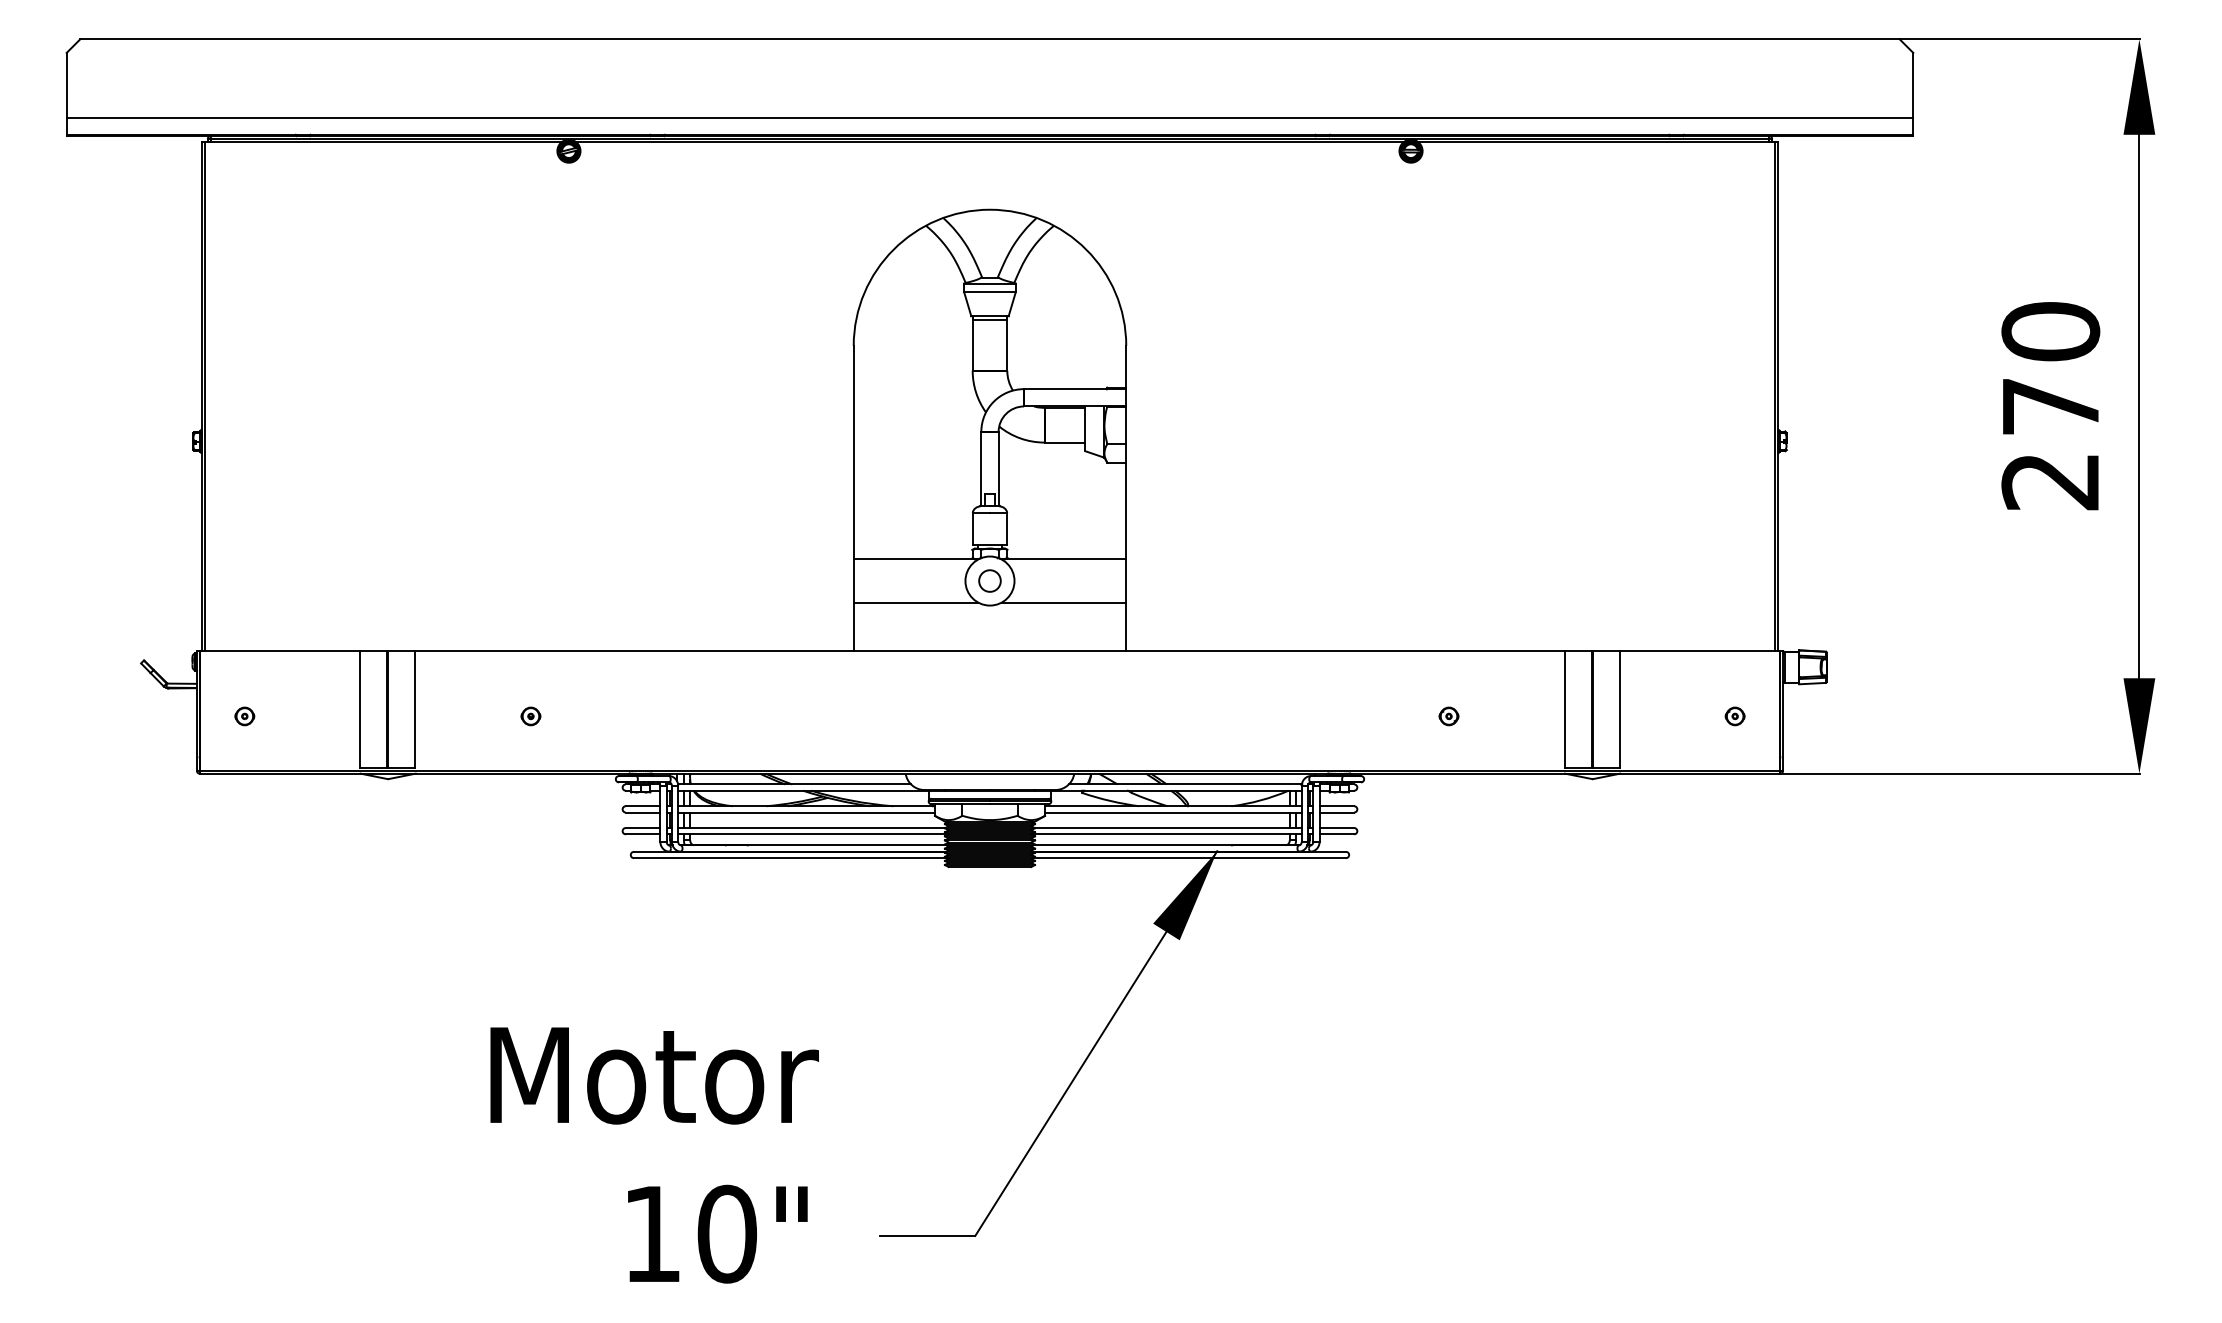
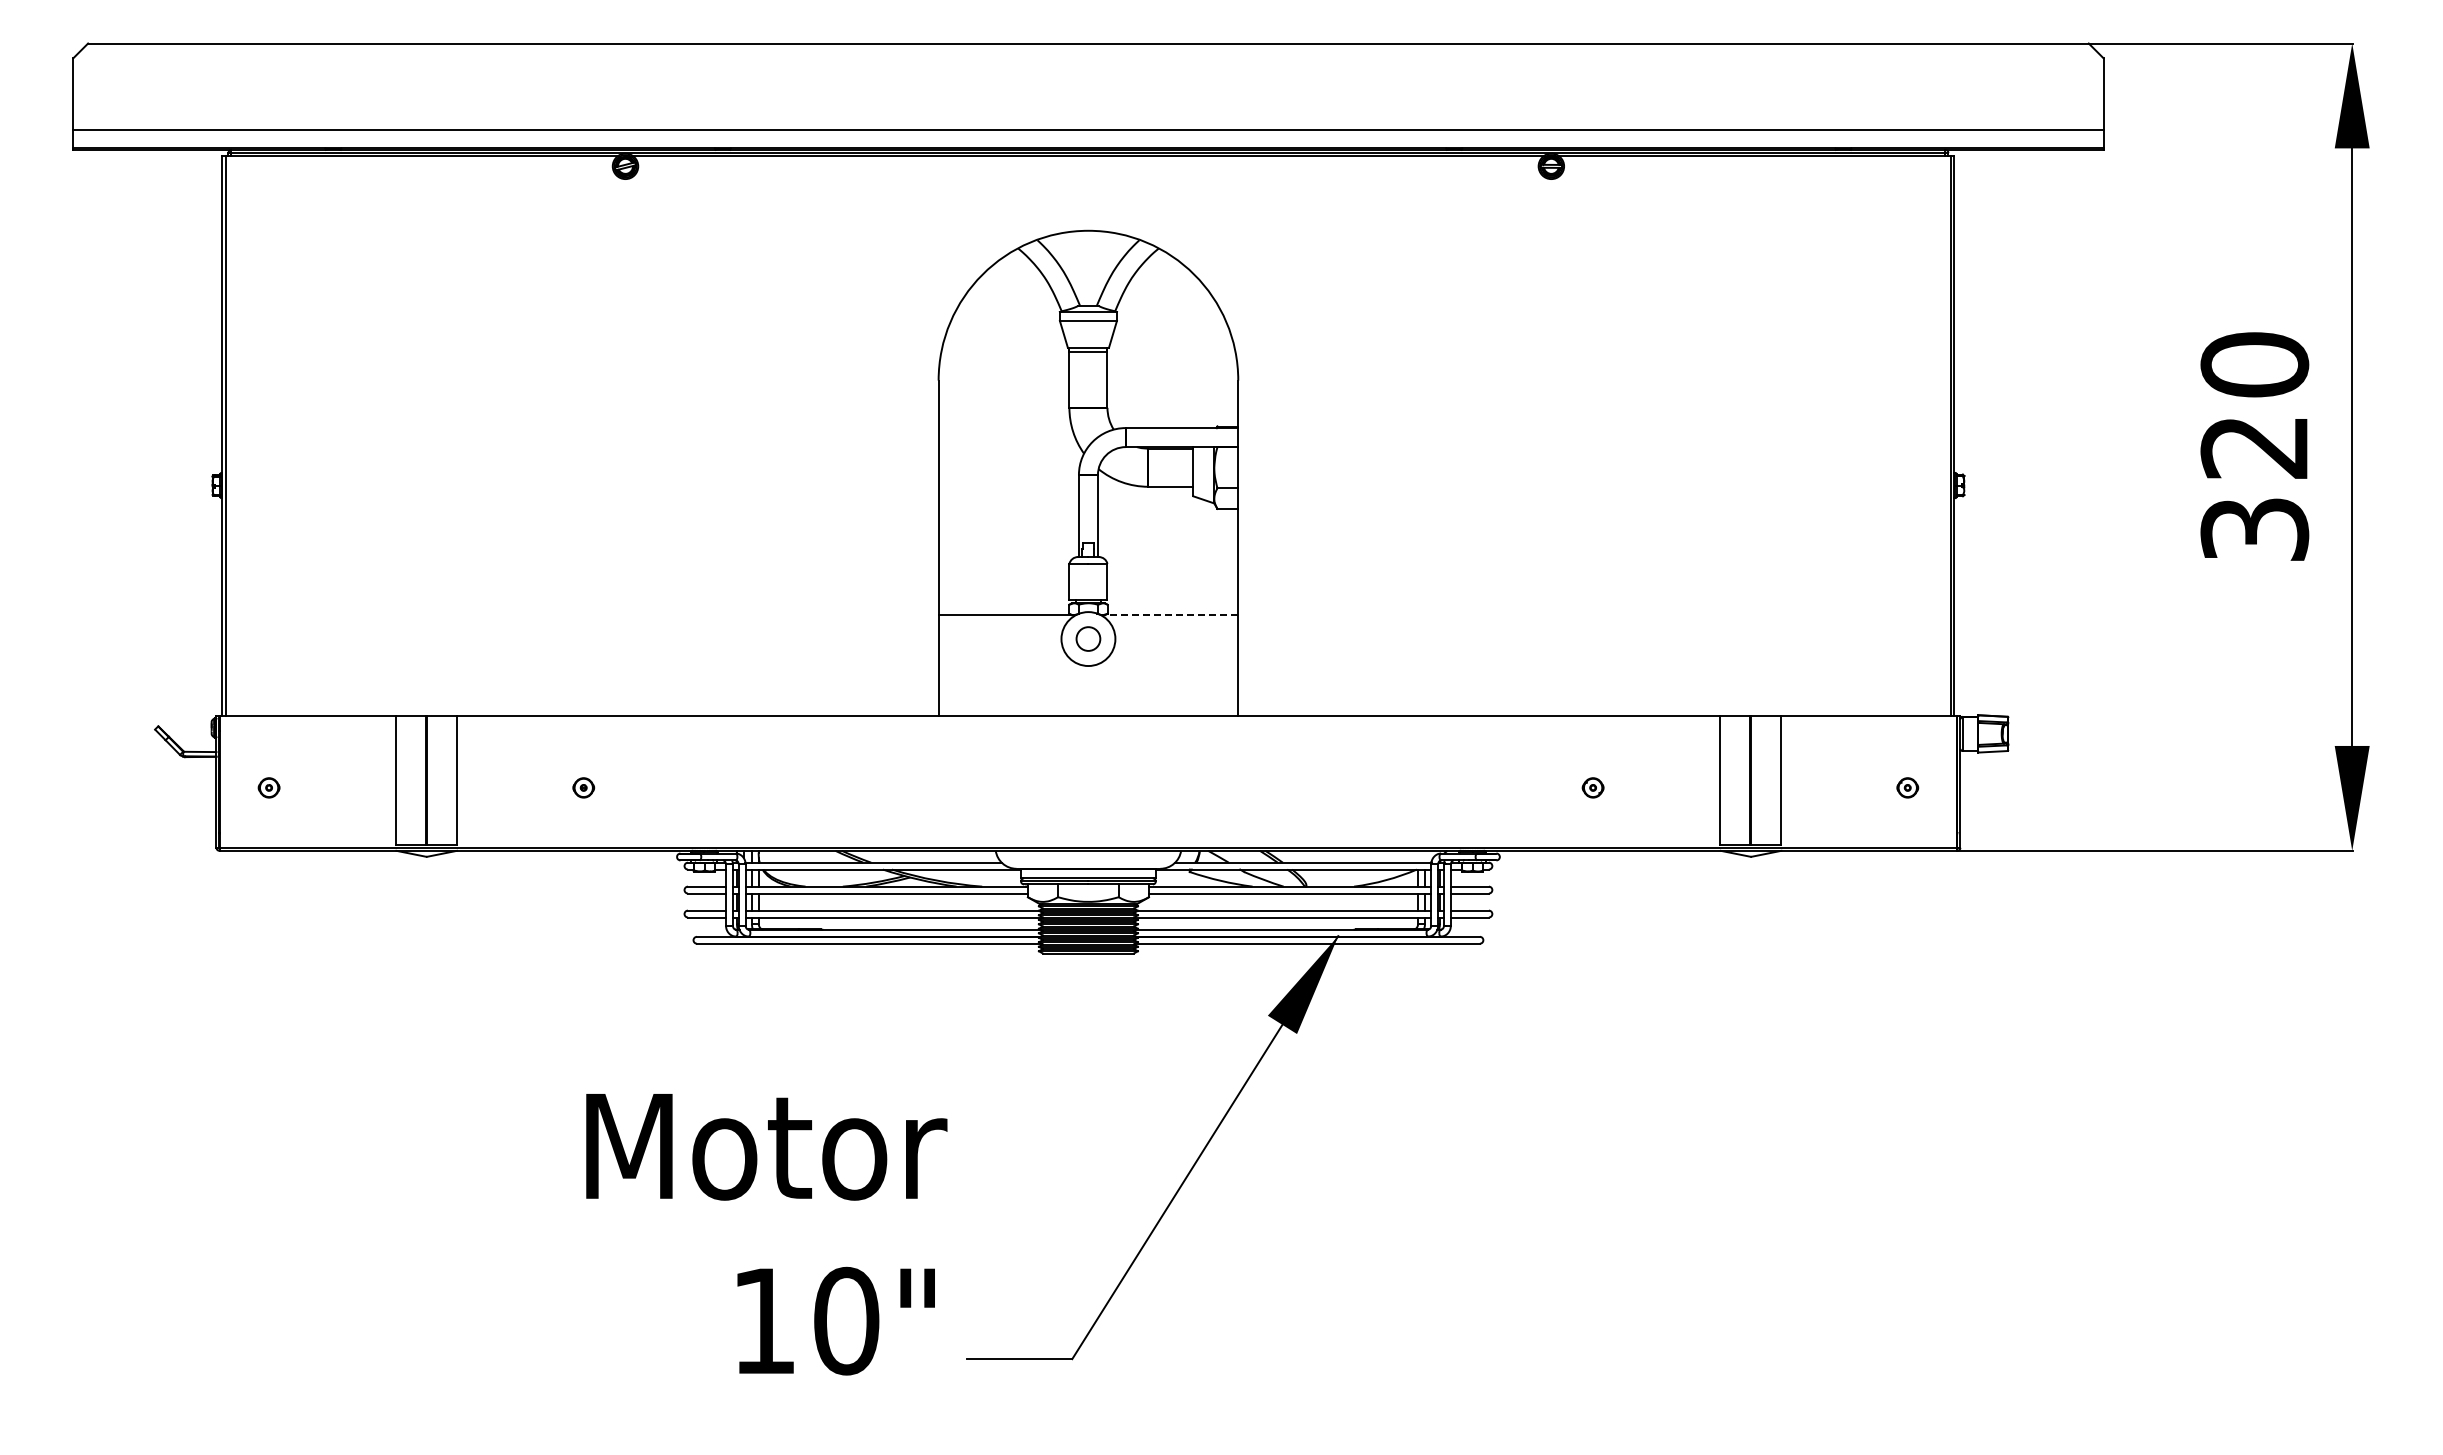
text: (2050, 445) -> (2254, 489), 270 -> 320
line: (1064, 559) -> (1170, 615), solid -> dashed
line: (915, 602) -> (1006, 662), removed
line: (1063, 602) -> (1169, 662), removed
text: (654, 1155) -> (766, 1234), moved

